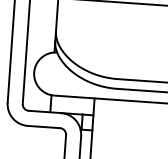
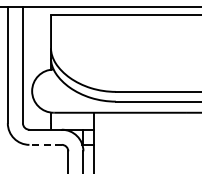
line: (43, 126) -> (45, 144), solid -> dashed

